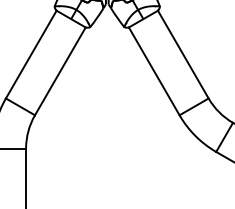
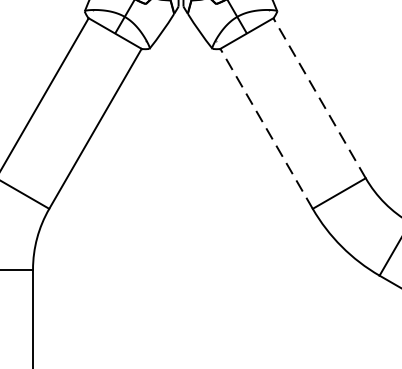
line: (183, 54) -> (319, 98), solid -> dashed
line: (154, 71) -> (267, 129), solid -> dashed

